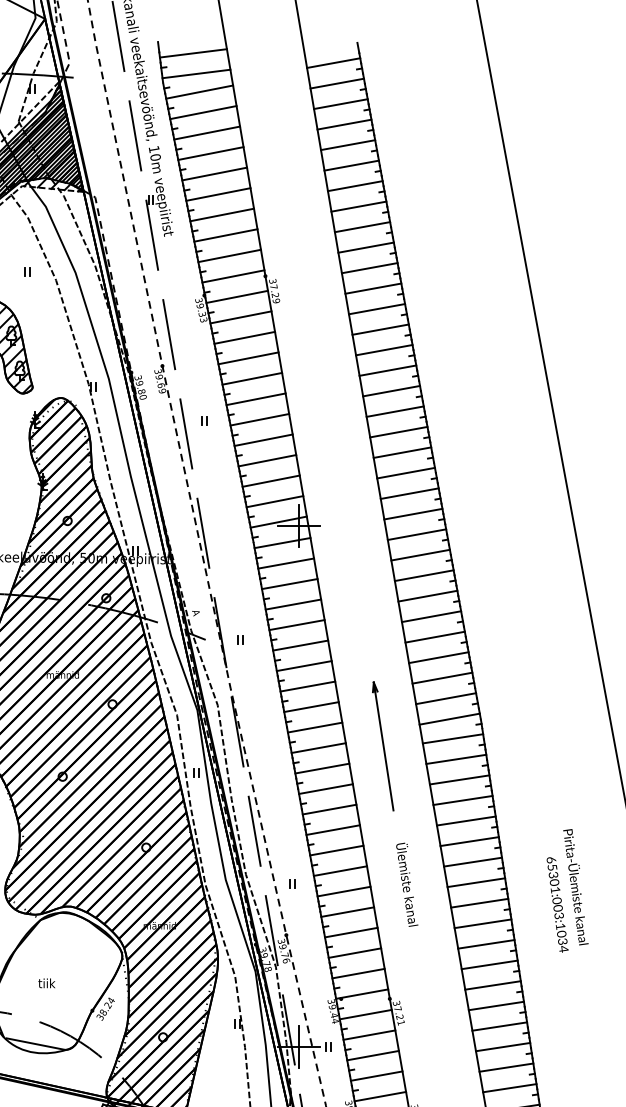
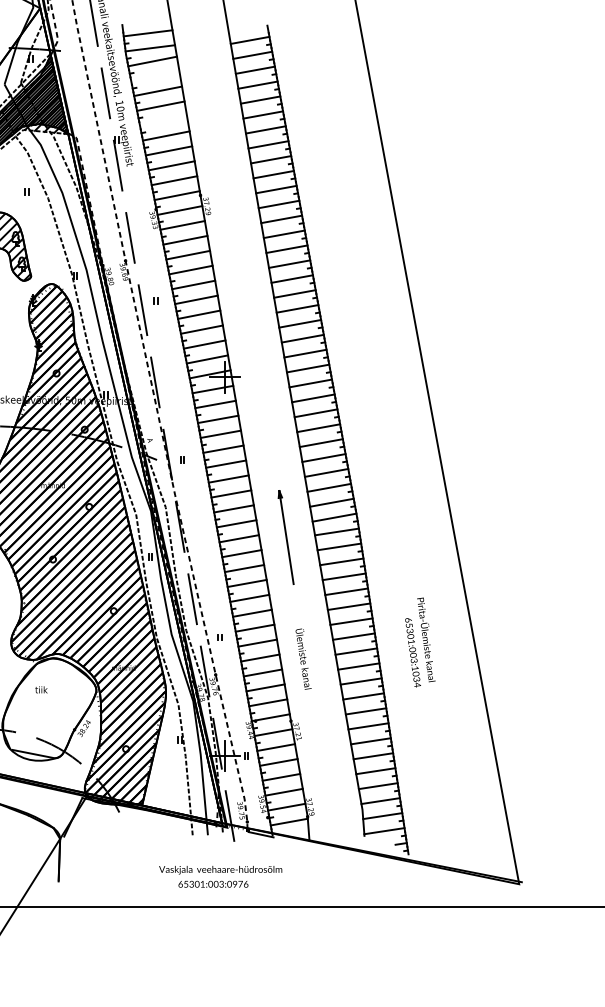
line: (203, 112) -> (155, 76), removed
line: (214, 173) -> (163, 120), removed
text: (407, 883) -> (303, 658), moved
text: (46, 982) -> (41, 689), moved

